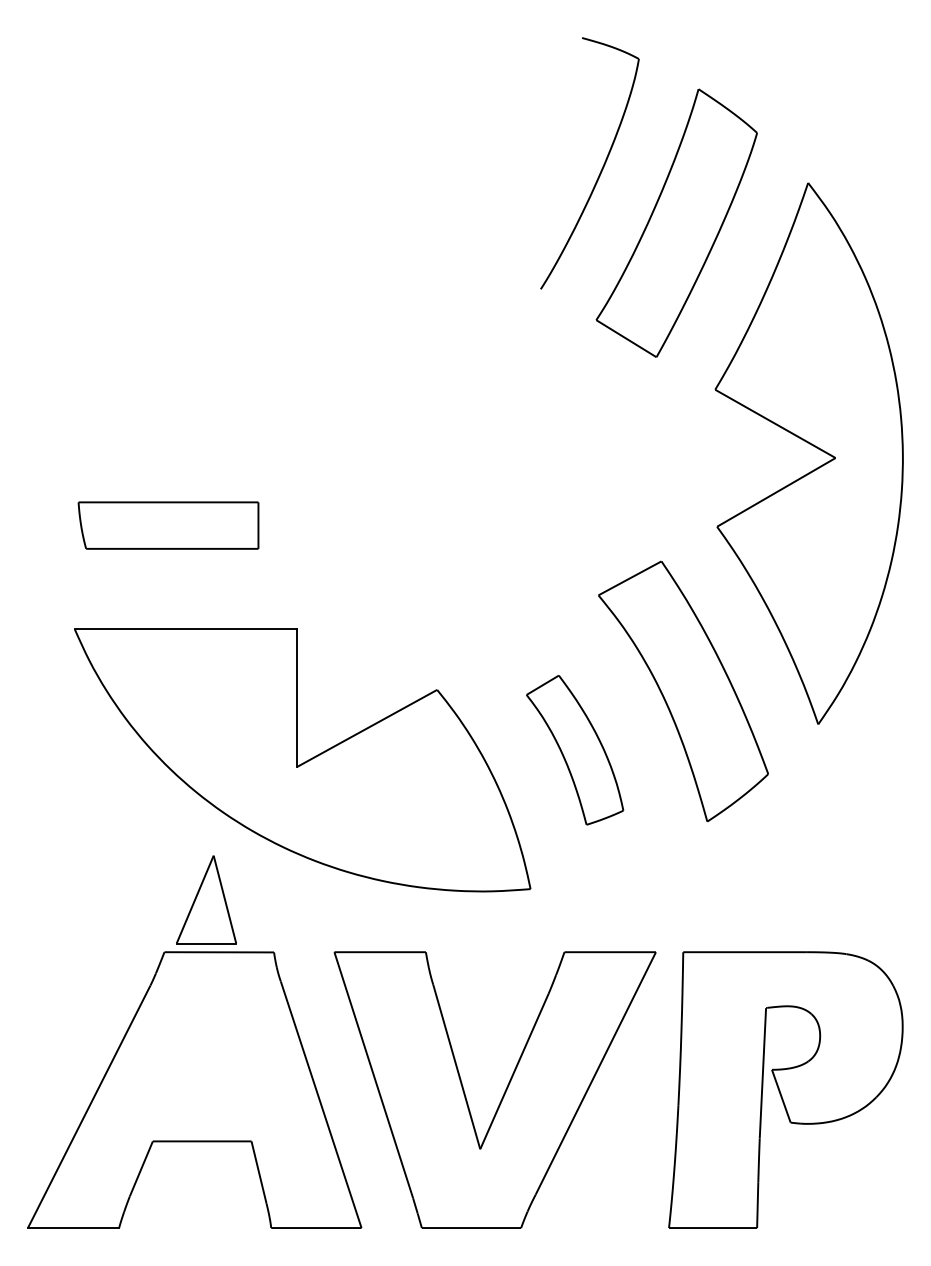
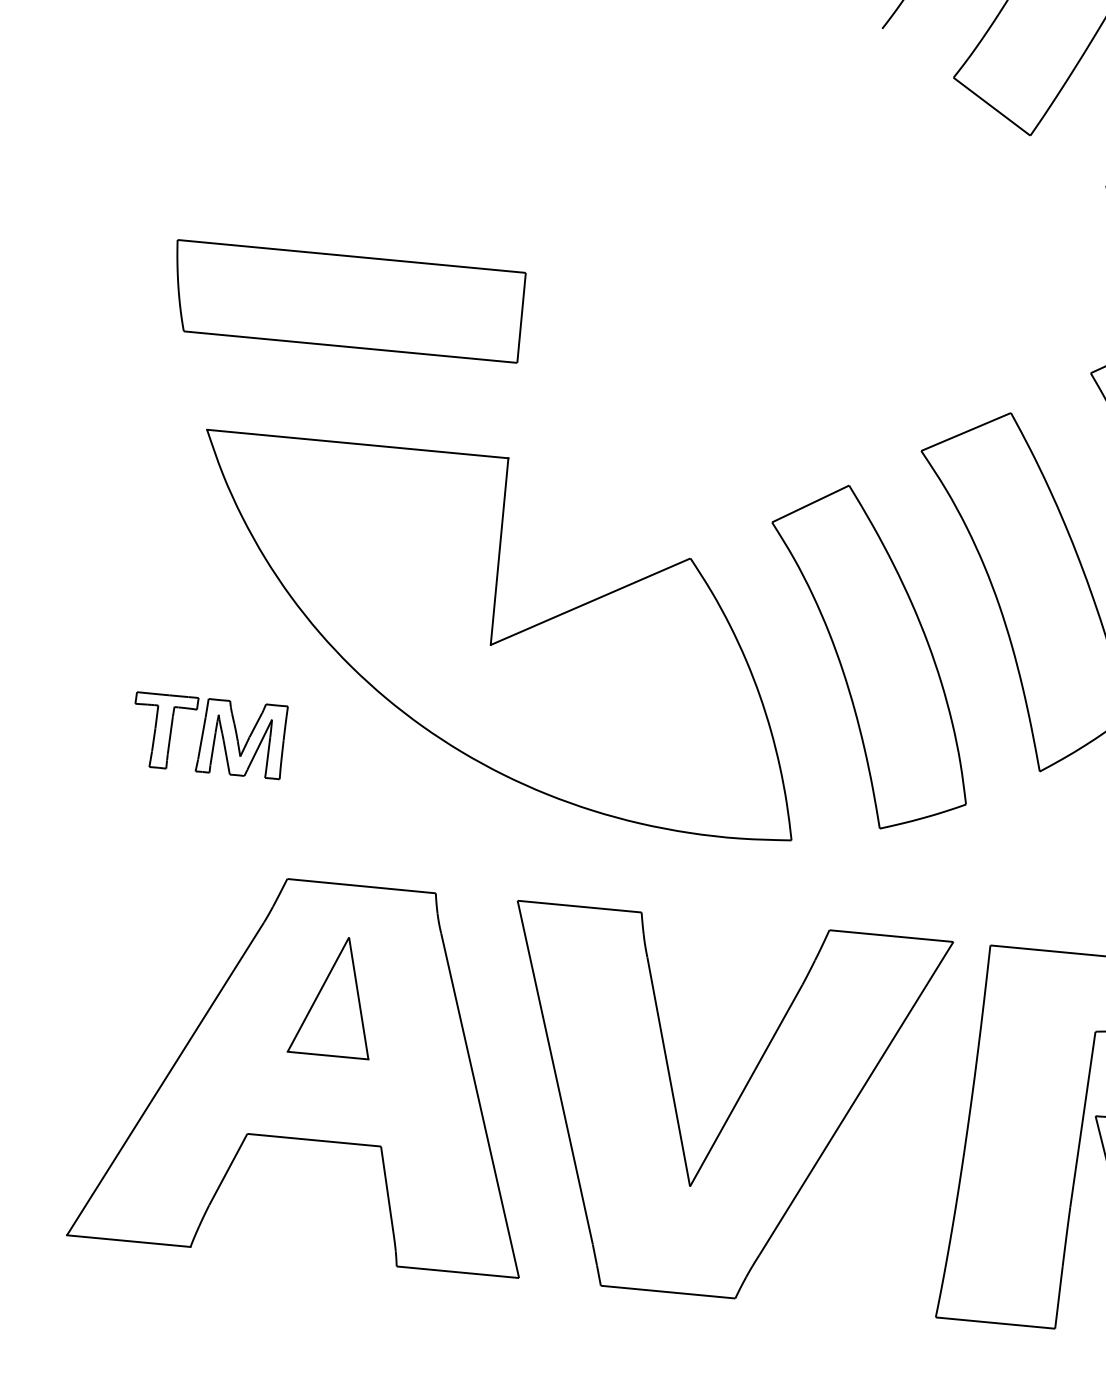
part: (168, 525) -> (347, 301), size x1.43
part: (574, 750) -> (868, 658), size x1.67
part: (96, 852) -> (207, 735), added
part: (206, 899) -> (333, 995), moved

